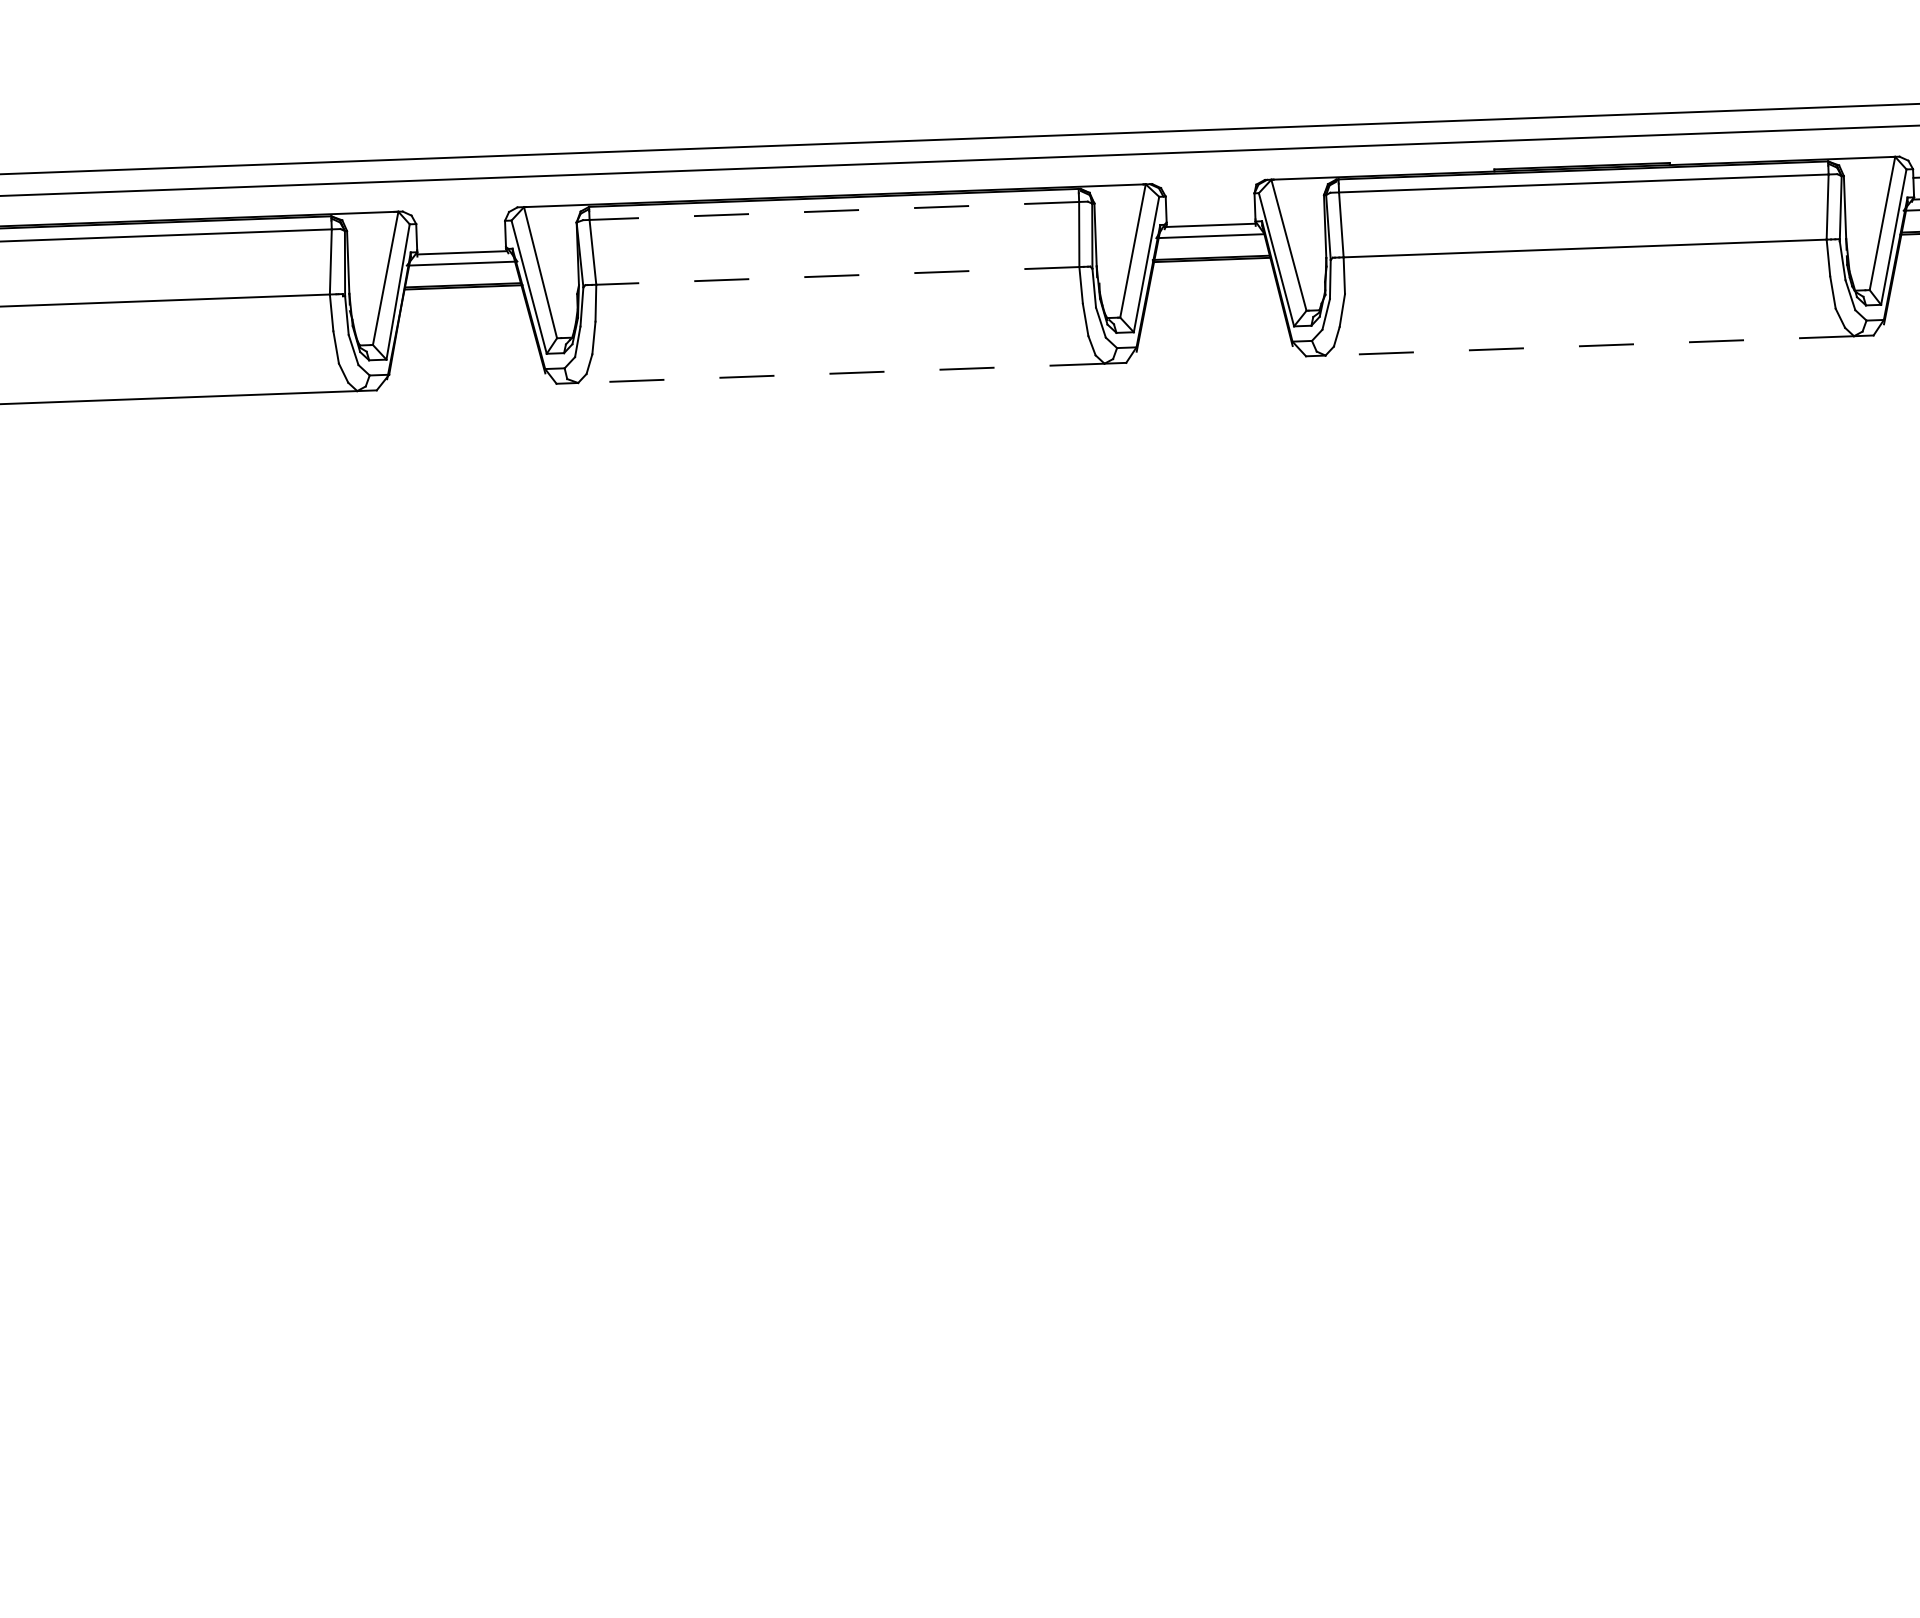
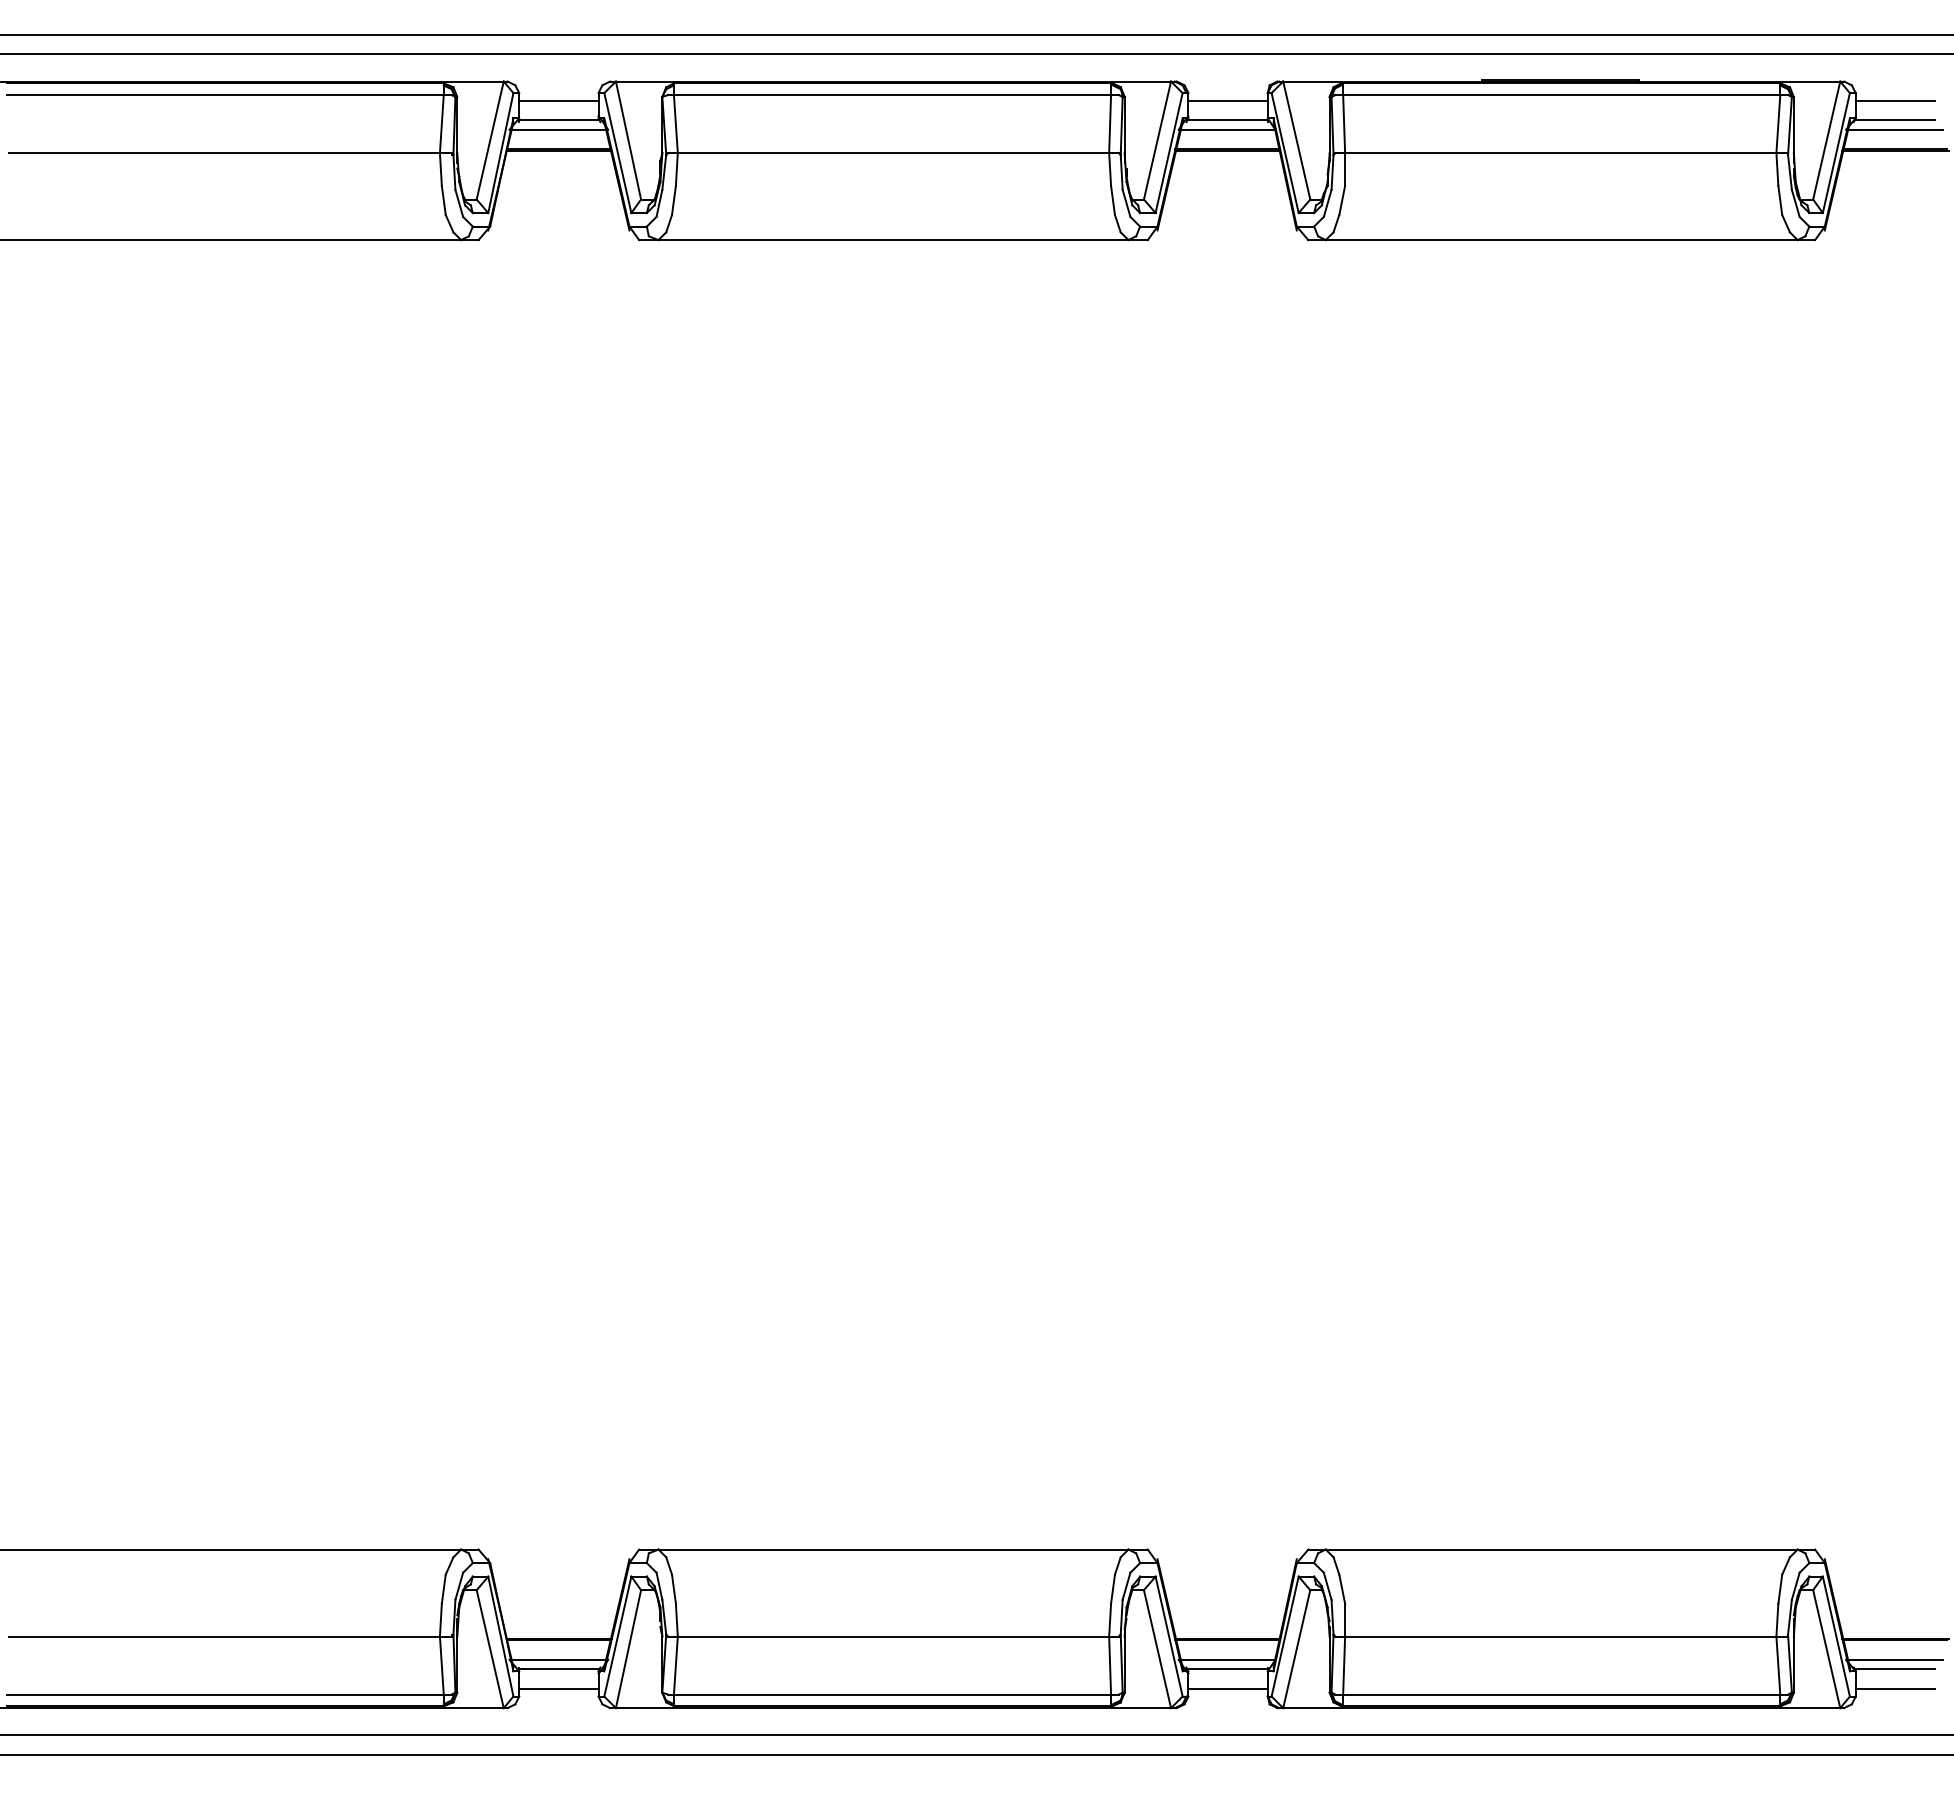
line: (1209, 203) -> (1227, 100), added
line: (834, 211) -> (892, 95), dashed -> solid
line: (460, 230) -> (558, 100), added
line: (837, 276) -> (893, 153), dashed -> solid
line: (1589, 346) -> (1561, 240), dashed -> solid
line: (840, 373) -> (892, 240), dashed -> solid

